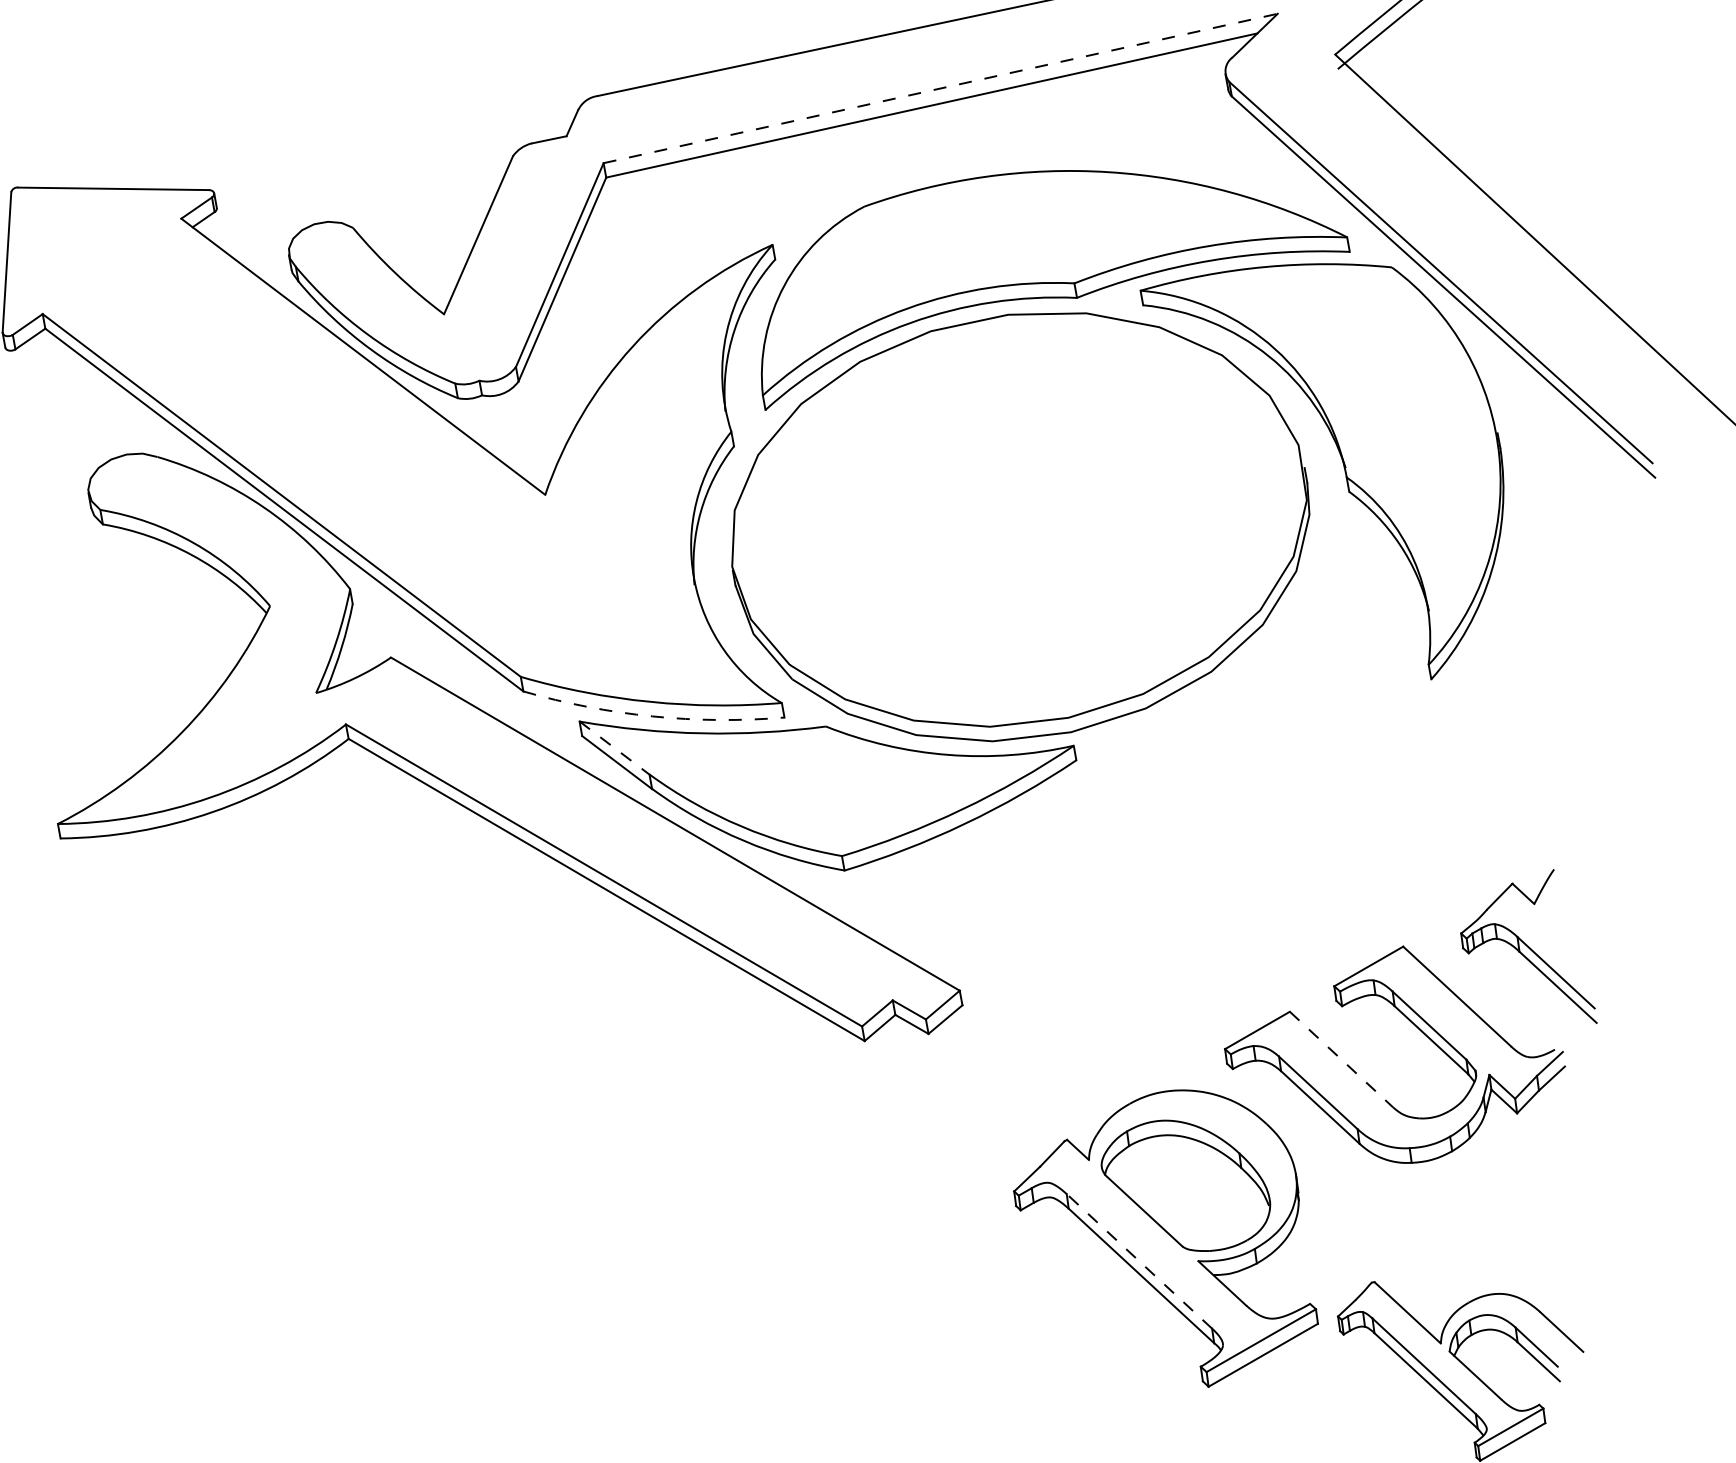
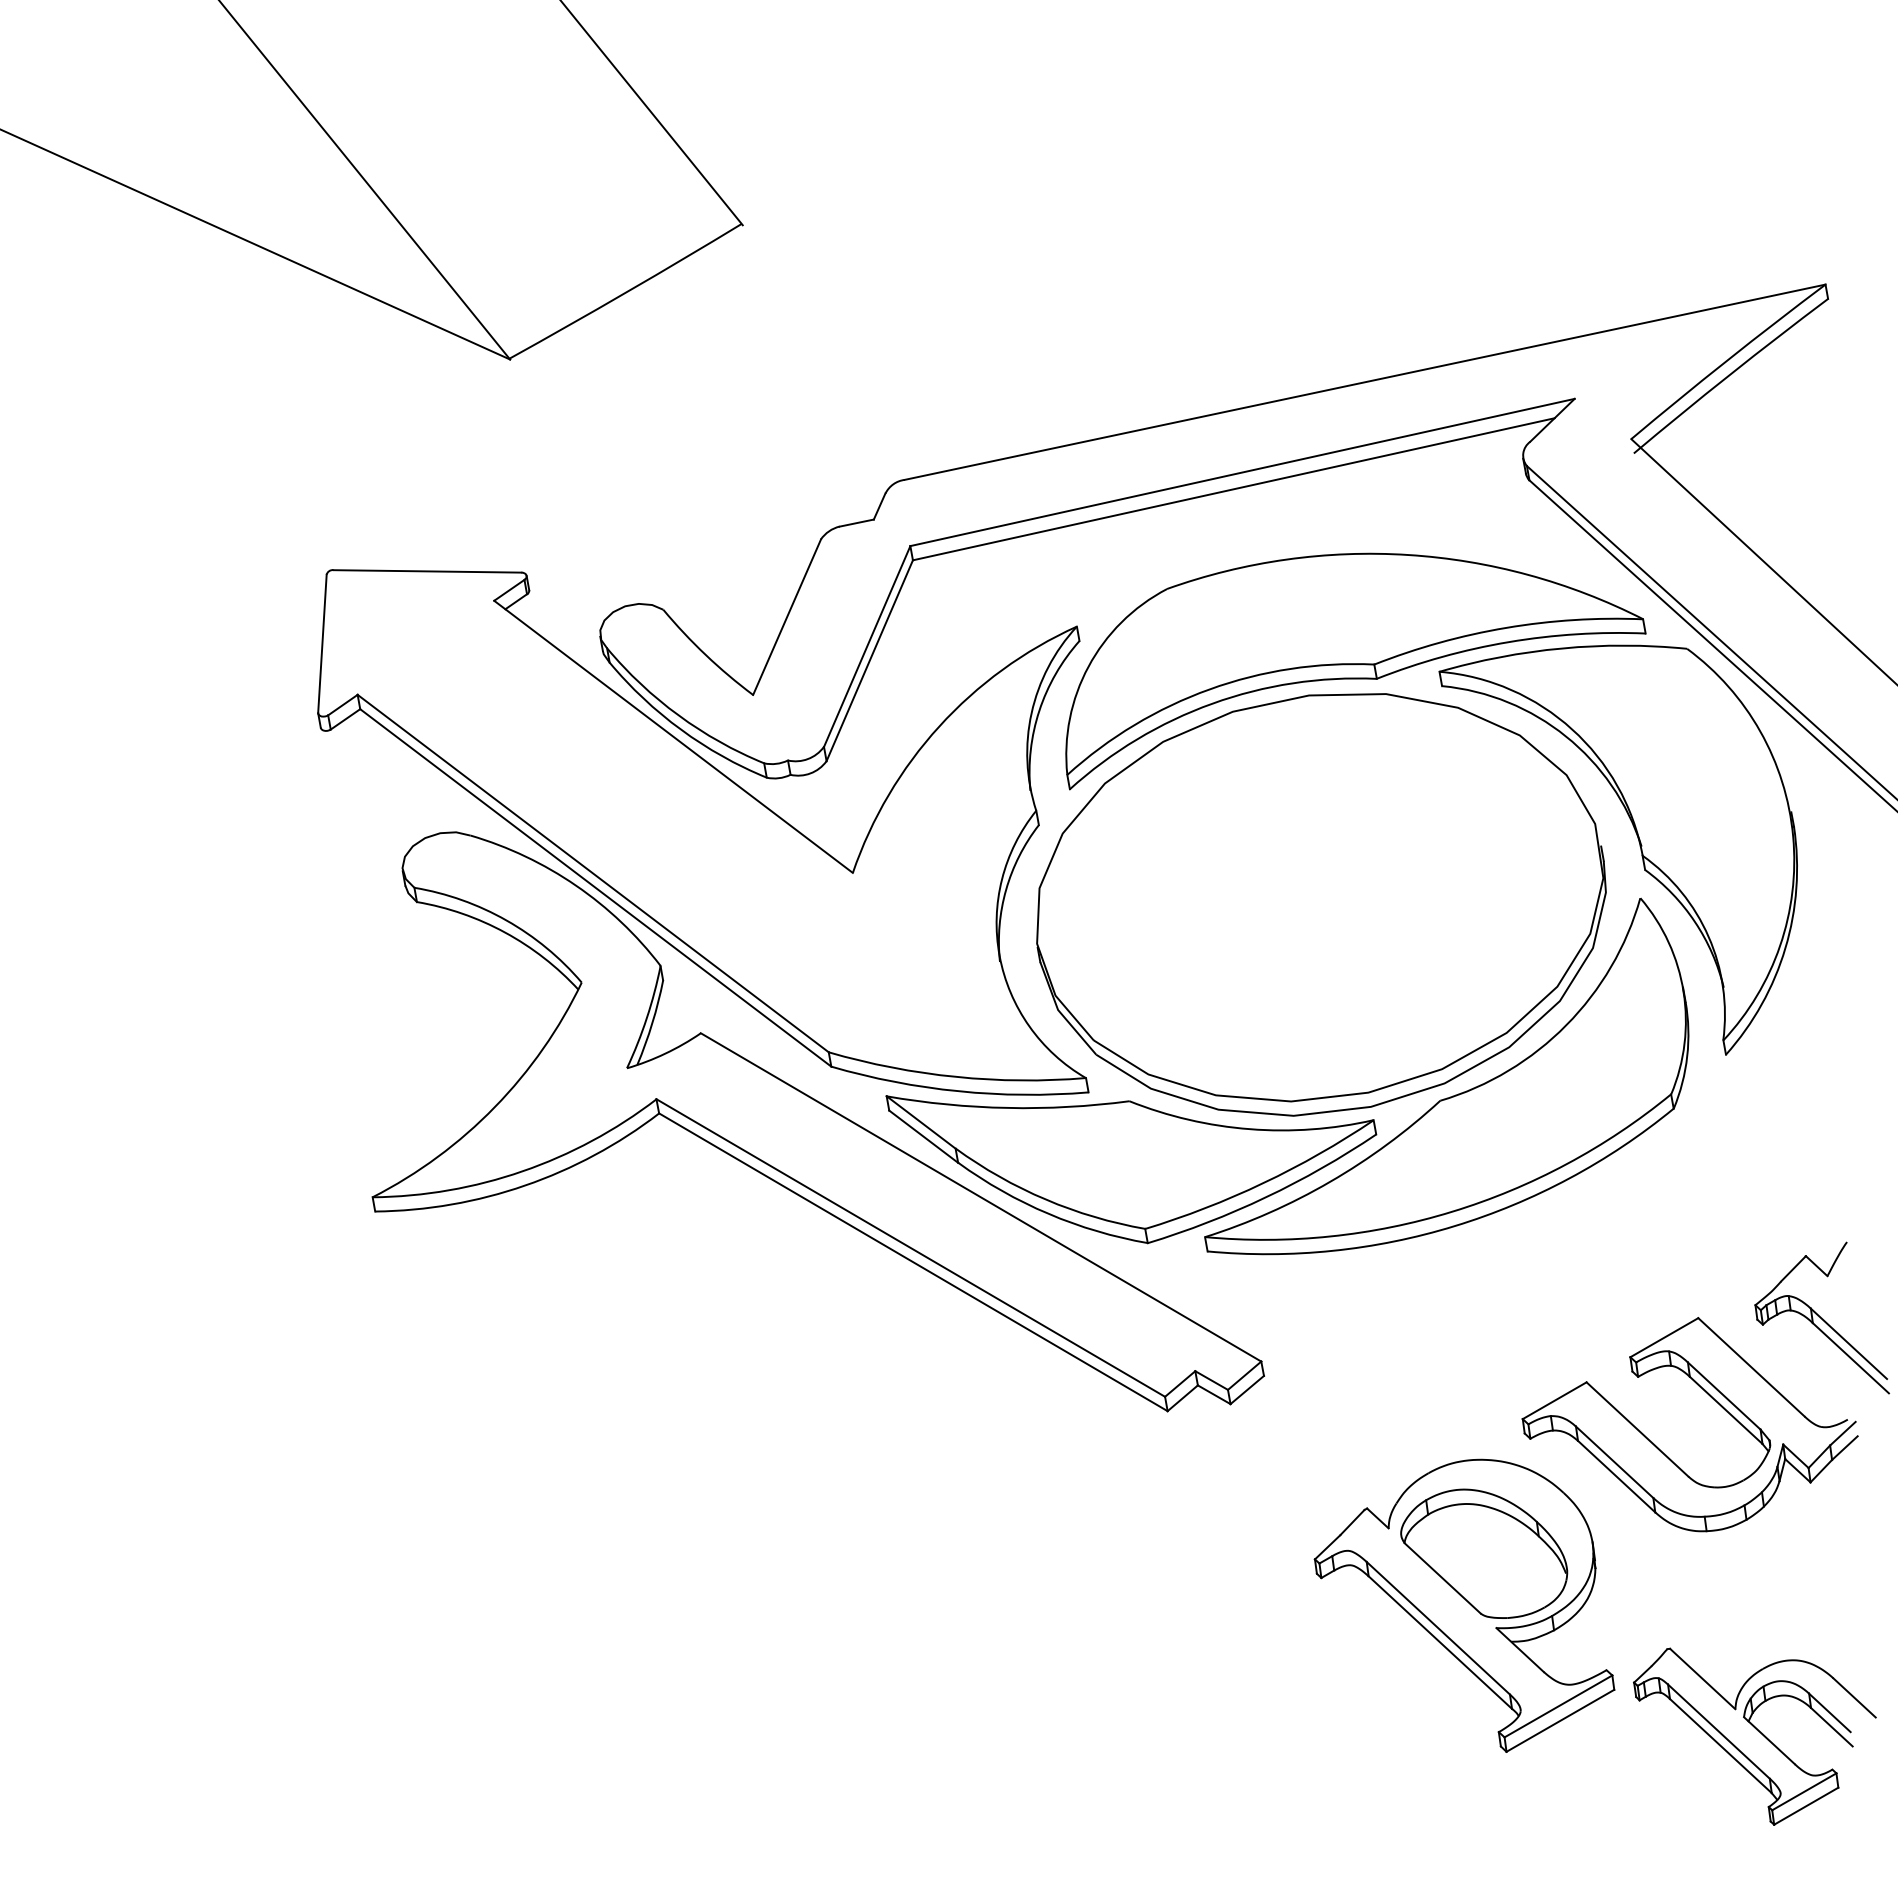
line: (941, 88) -> (1243, 472), dashed -> solid
arc: (652, 716) -> (958, 1091), dashed -> solid
part: (1153, 720) -> (1452, 1095), added
line: (614, 748) -> (921, 1122), dashed -> solid
line: (1341, 1059) -> (1637, 1429), dashed -> solid
line: (1139, 1261) -> (1438, 1628), dashed -> solid

